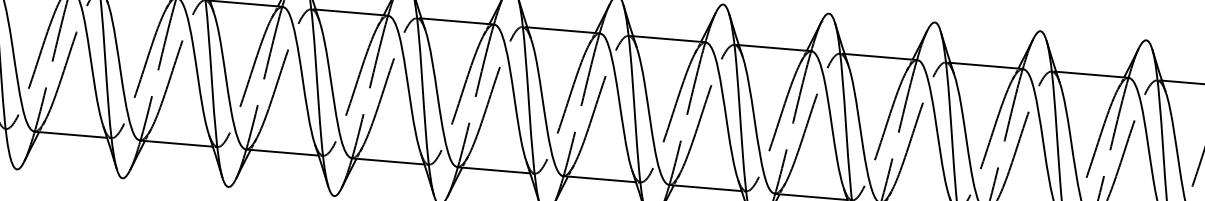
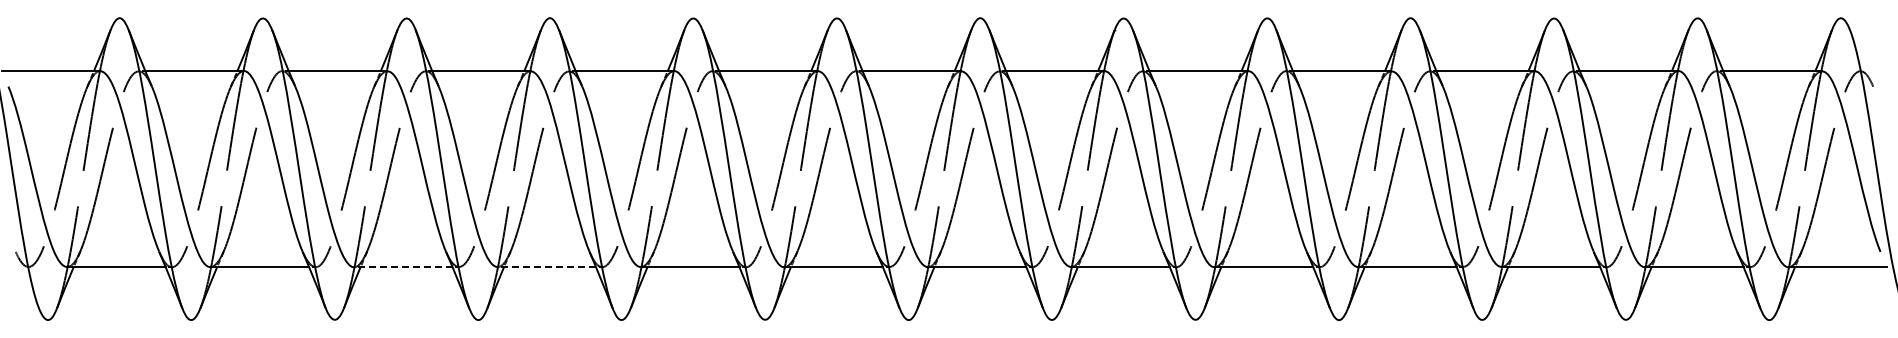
line: (281, 152) -> (402, 267), solid -> dashed
line: (387, 161) -> (546, 267), solid -> dashed

